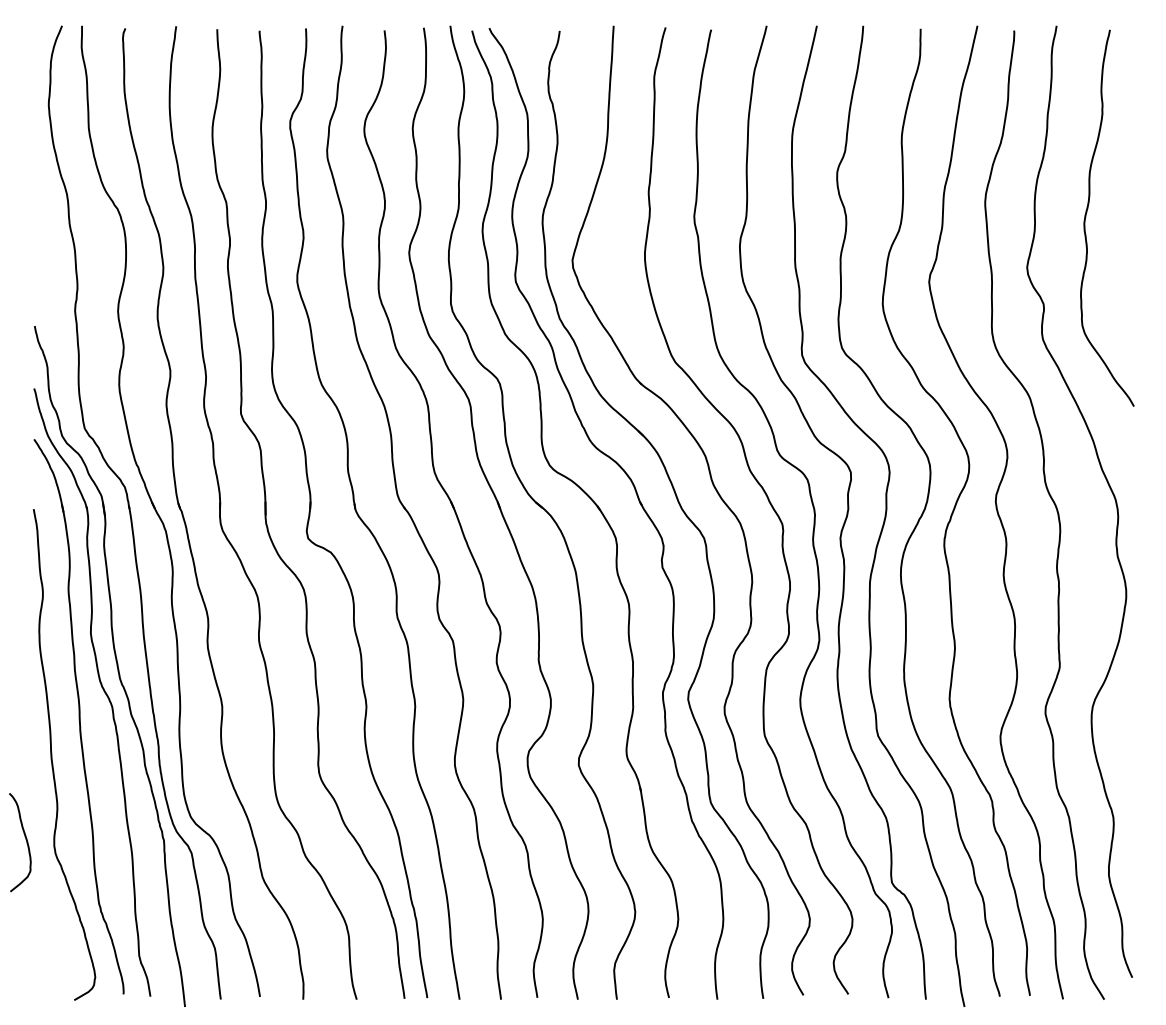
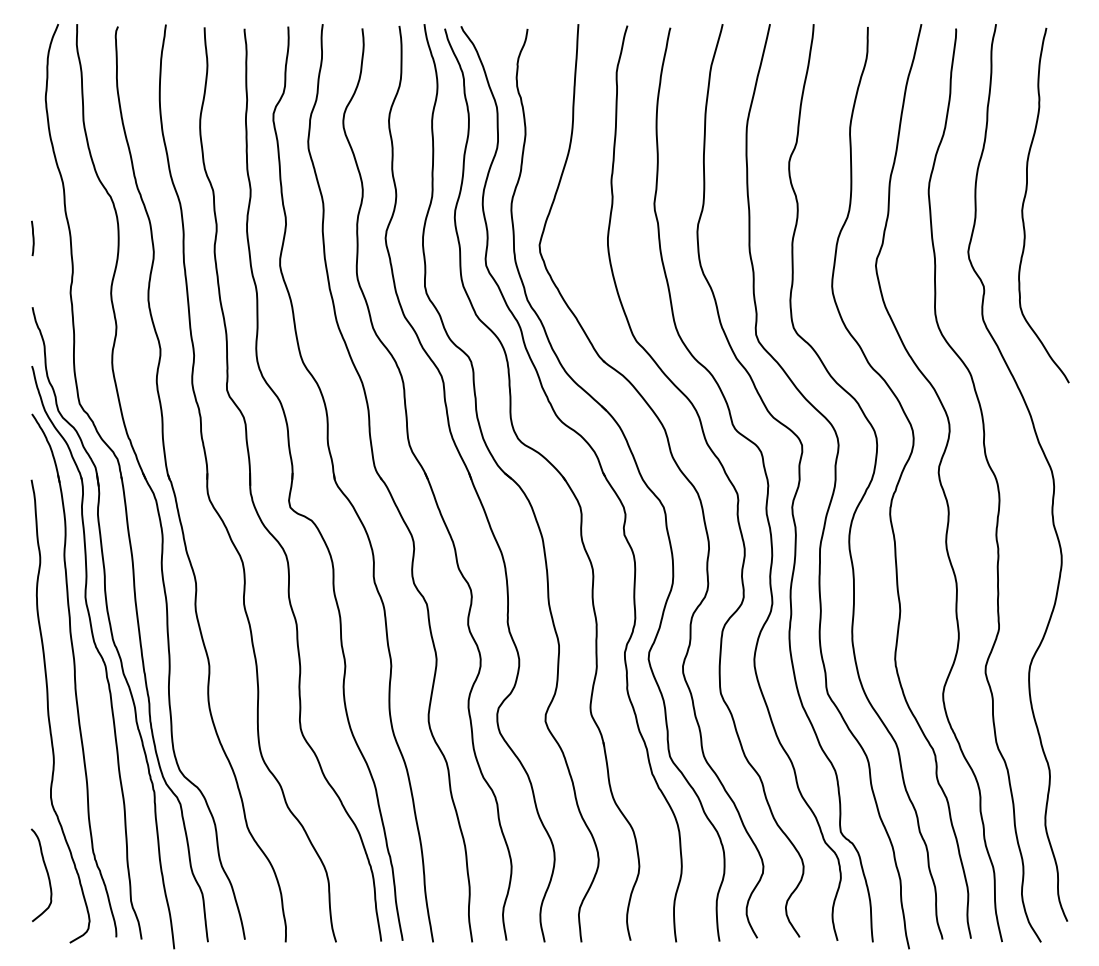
line: (34, 252) -> (32, 237), added
curve: (25, 839) -> (46, 872), moved

